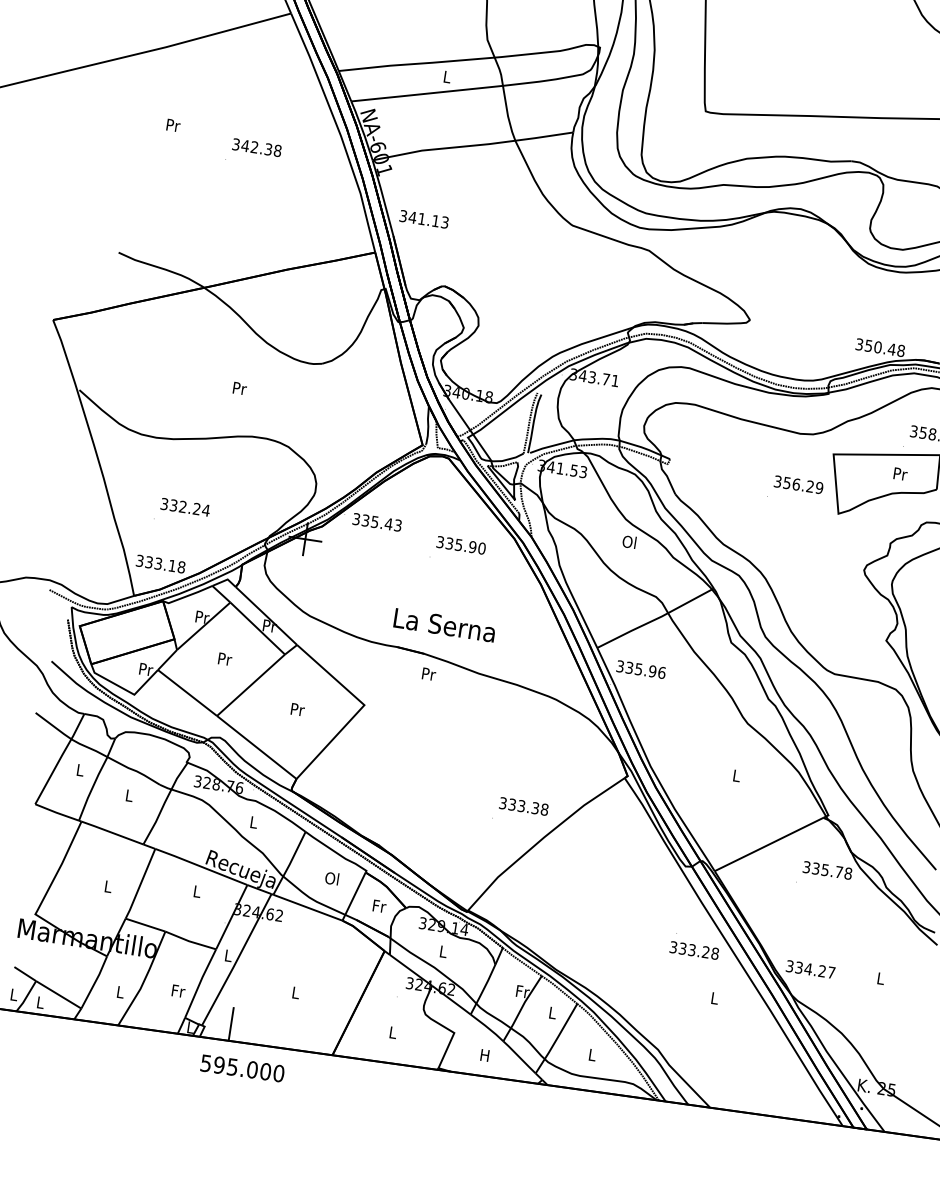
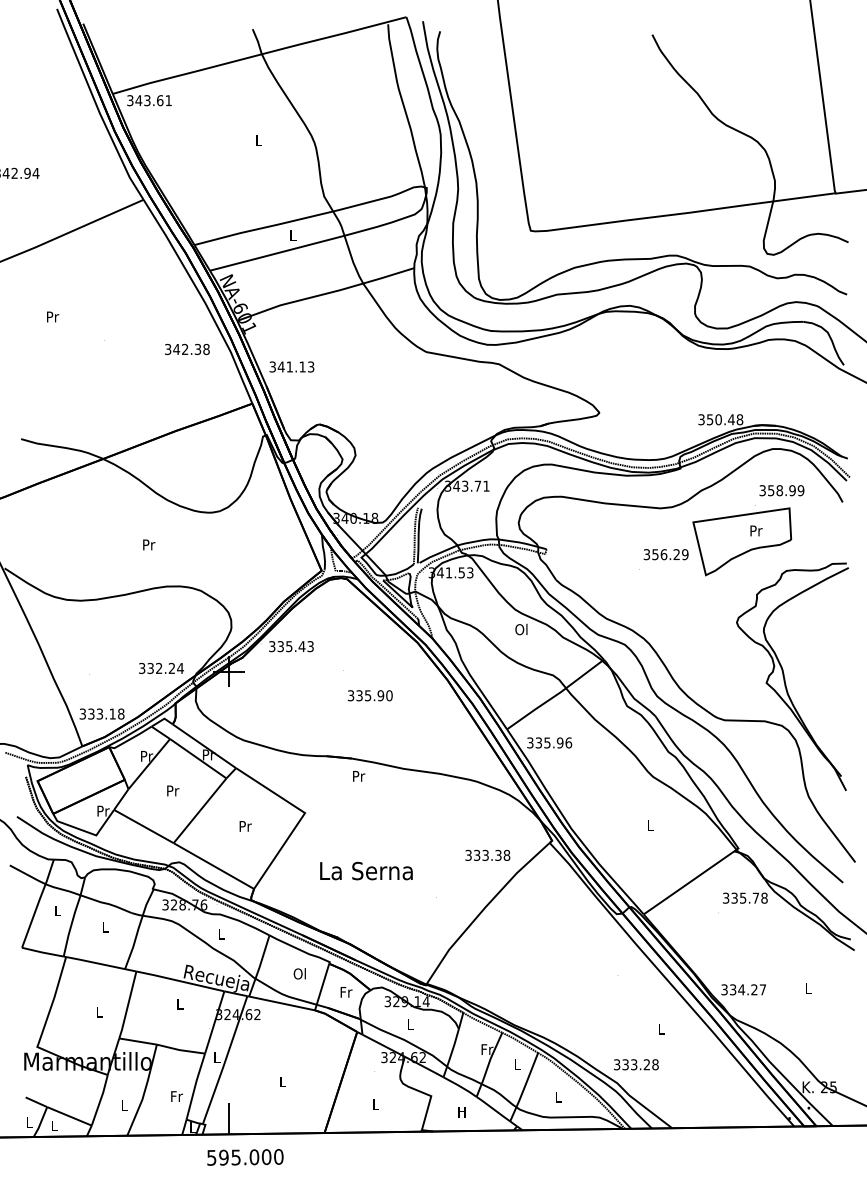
text: (257, 146) -> (187, 348), moved
text: (185, 506) -> (161, 667), moved
text: (460, 545) -> (369, 695), moved
text: (444, 624) -> (366, 870), moved
text: (523, 805) -> (487, 854), moved
text: (694, 950) -> (636, 1064), moved

